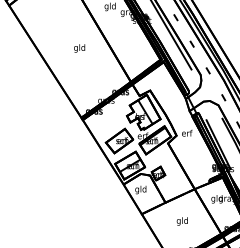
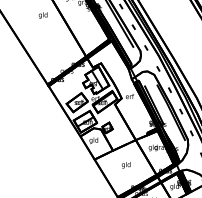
text: (78, 48) -> (42, 15), moved

